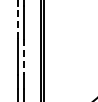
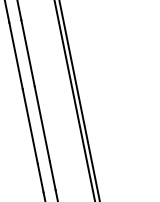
line: (17, 21) -> (15, 54), dashed -> solid
line: (23, 57) -> (42, 125), dashed -> solid

